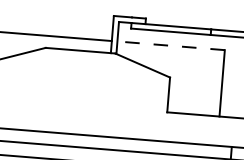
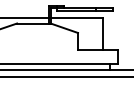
line: (171, 45) -> (77, 17), dashed -> solid

